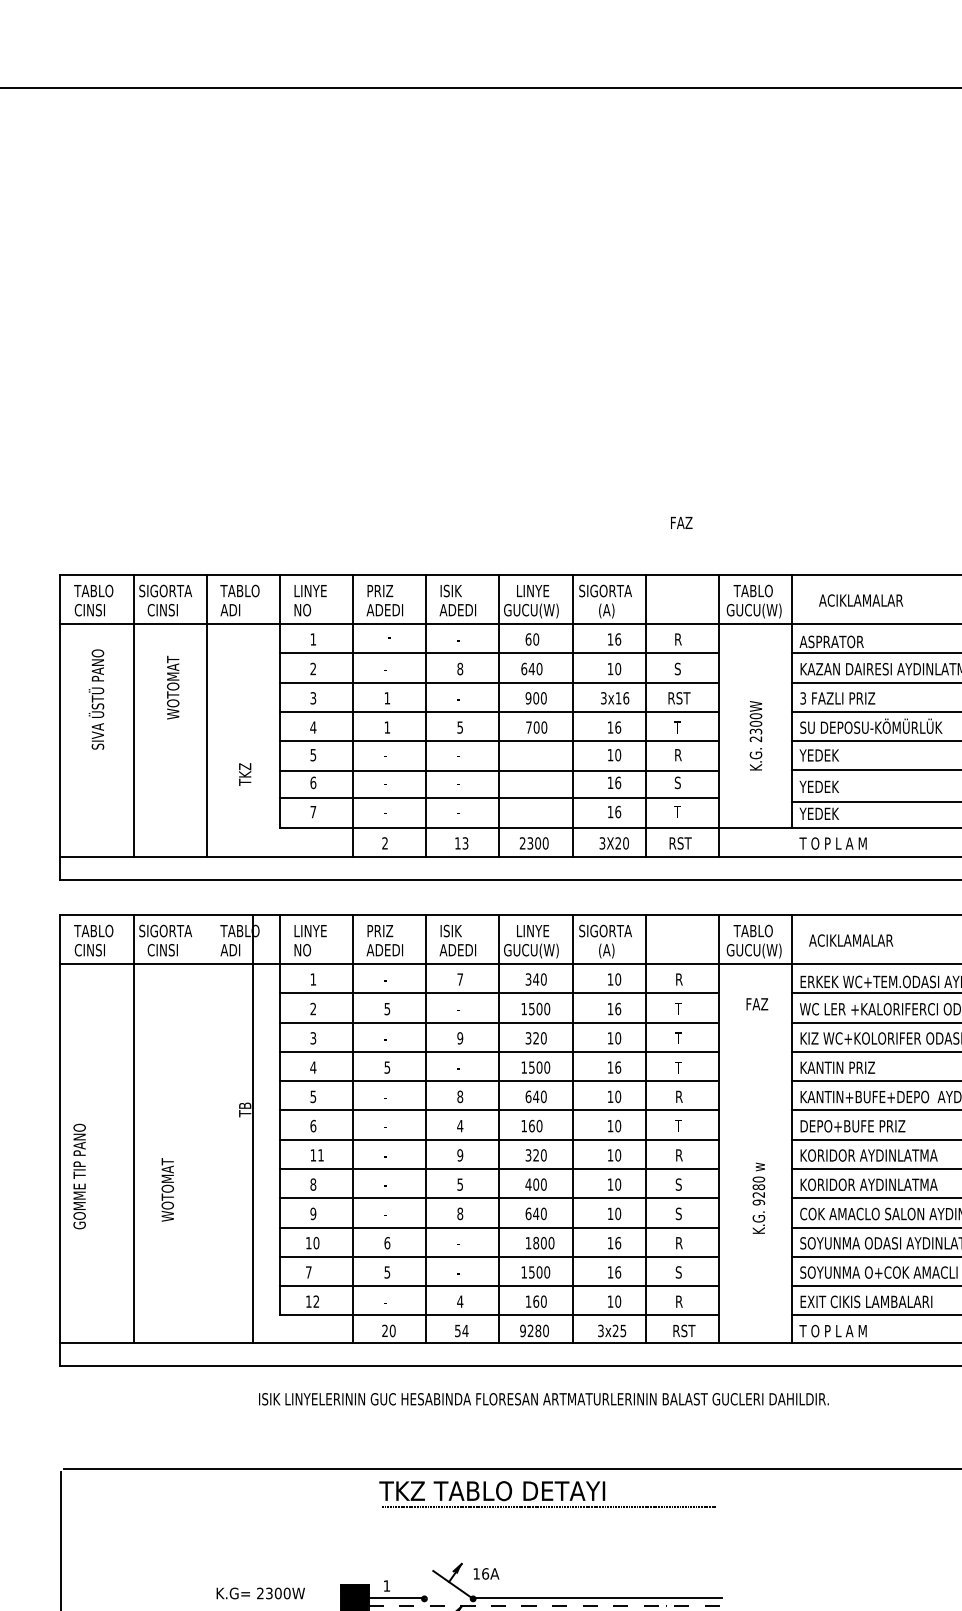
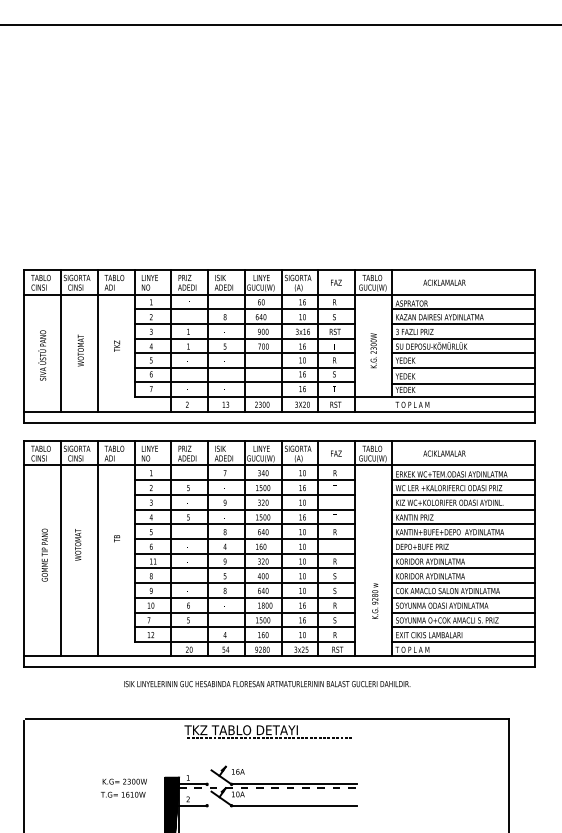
text: (681, 522) -> (336, 282), moved
text: (861, 600) -> (444, 282), moved
text: (172, 687) -> (80, 350), moved
text: (96, 699) -> (42, 355), moved
text: (244, 773) -> (116, 345), moved
text: (851, 940) -> (444, 453), moved
text: (757, 1004) -> (336, 453), moved
line: (252, 1127) -> (97, 547), moved
text: (78, 1175) -> (44, 554), moved
text: (168, 1189) -> (78, 544), moved
text: (759, 1197) -> (375, 600), moved

